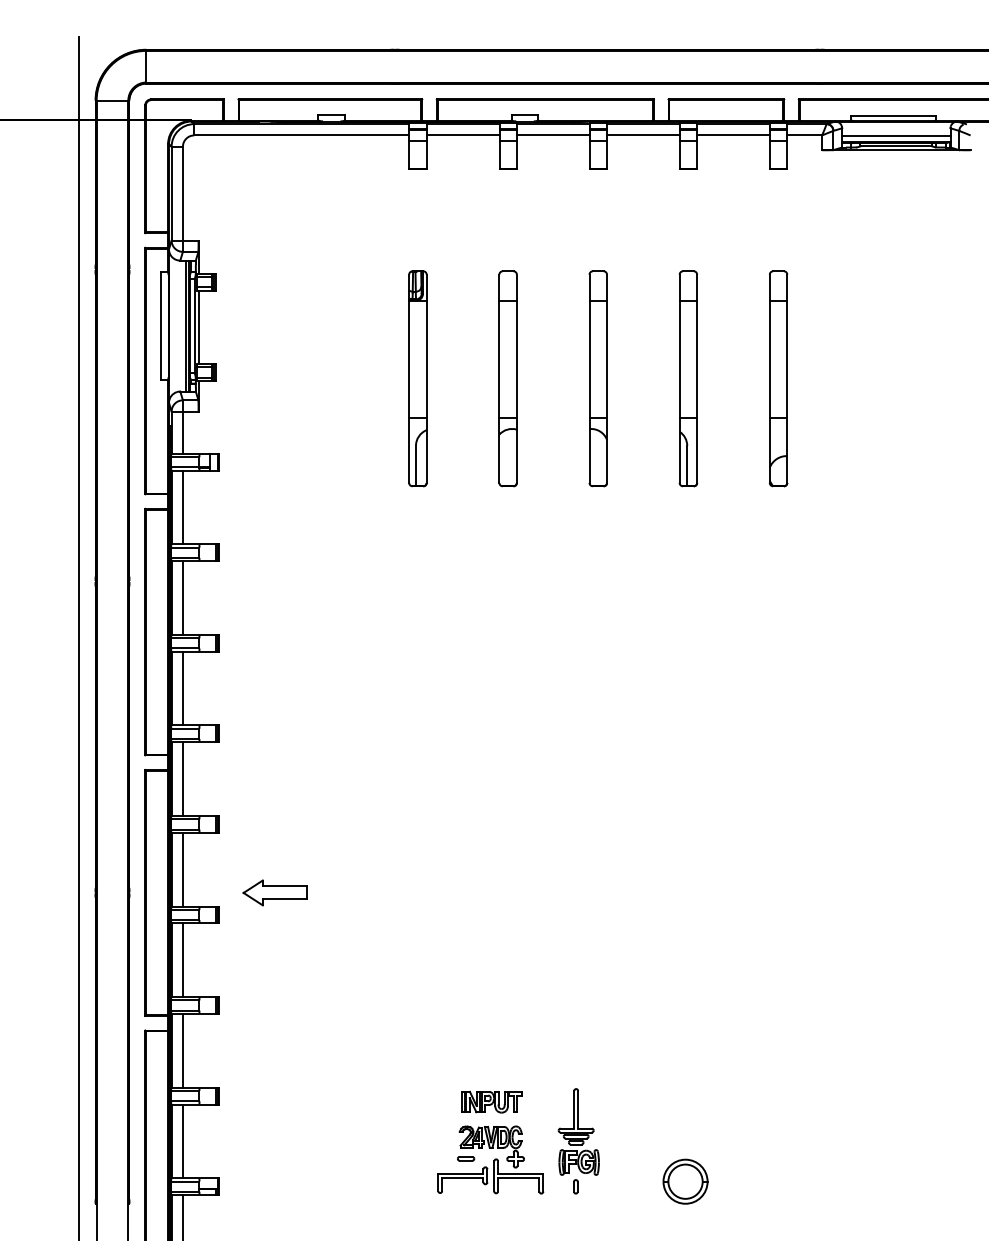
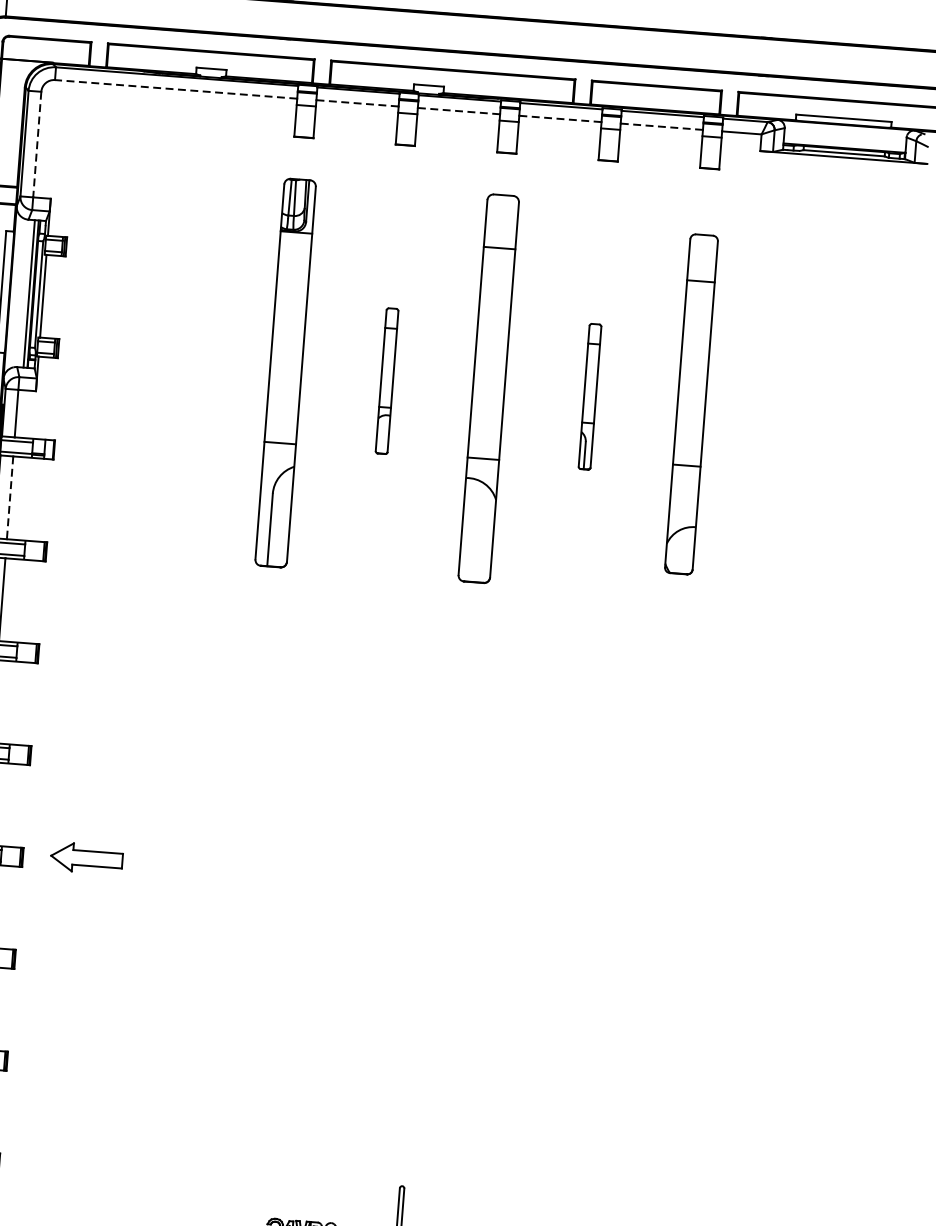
line: (301, 135) -> (175, 89), solid -> dashed
line: (463, 135) -> (358, 103), solid -> dashed
line: (553, 135) -> (459, 111), solid -> dashed
line: (643, 135) -> (560, 119), solid -> dashed
line: (733, 135) -> (661, 126), solid -> dashed
line: (896, 136) -> (845, 142), removed
line: (182, 193) -> (36, 144), solid -> dashed
part: (417, 378) -> (285, 372), size x1.6
part: (507, 378) -> (386, 380), size x0.6
part: (597, 378) -> (487, 388), size x1.6
part: (688, 378) -> (590, 396), size x0.6
part: (778, 378) -> (691, 404), size x1.4
line: (182, 507) -> (9, 497), solid -> dashed
part: (274, 892) -> (86, 857), moved
part: (491, 1101) -> (305, 1192), removed

